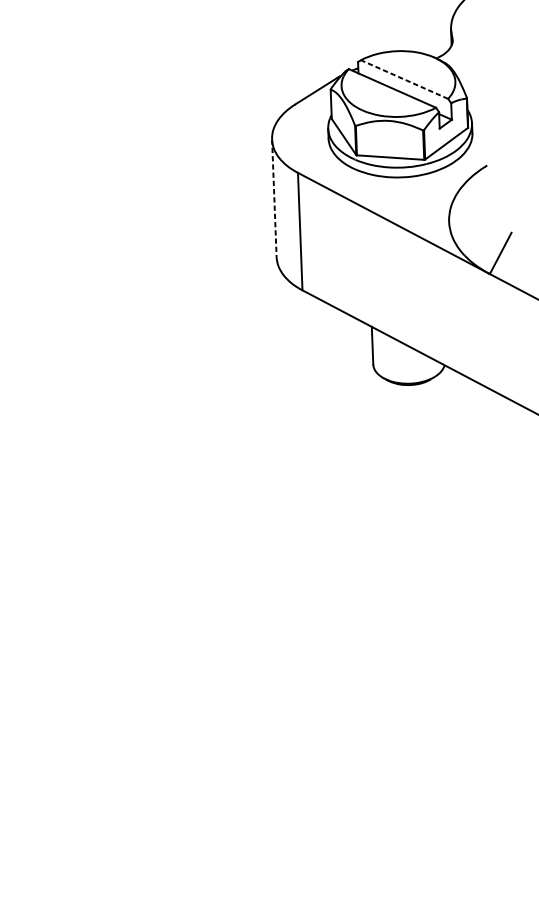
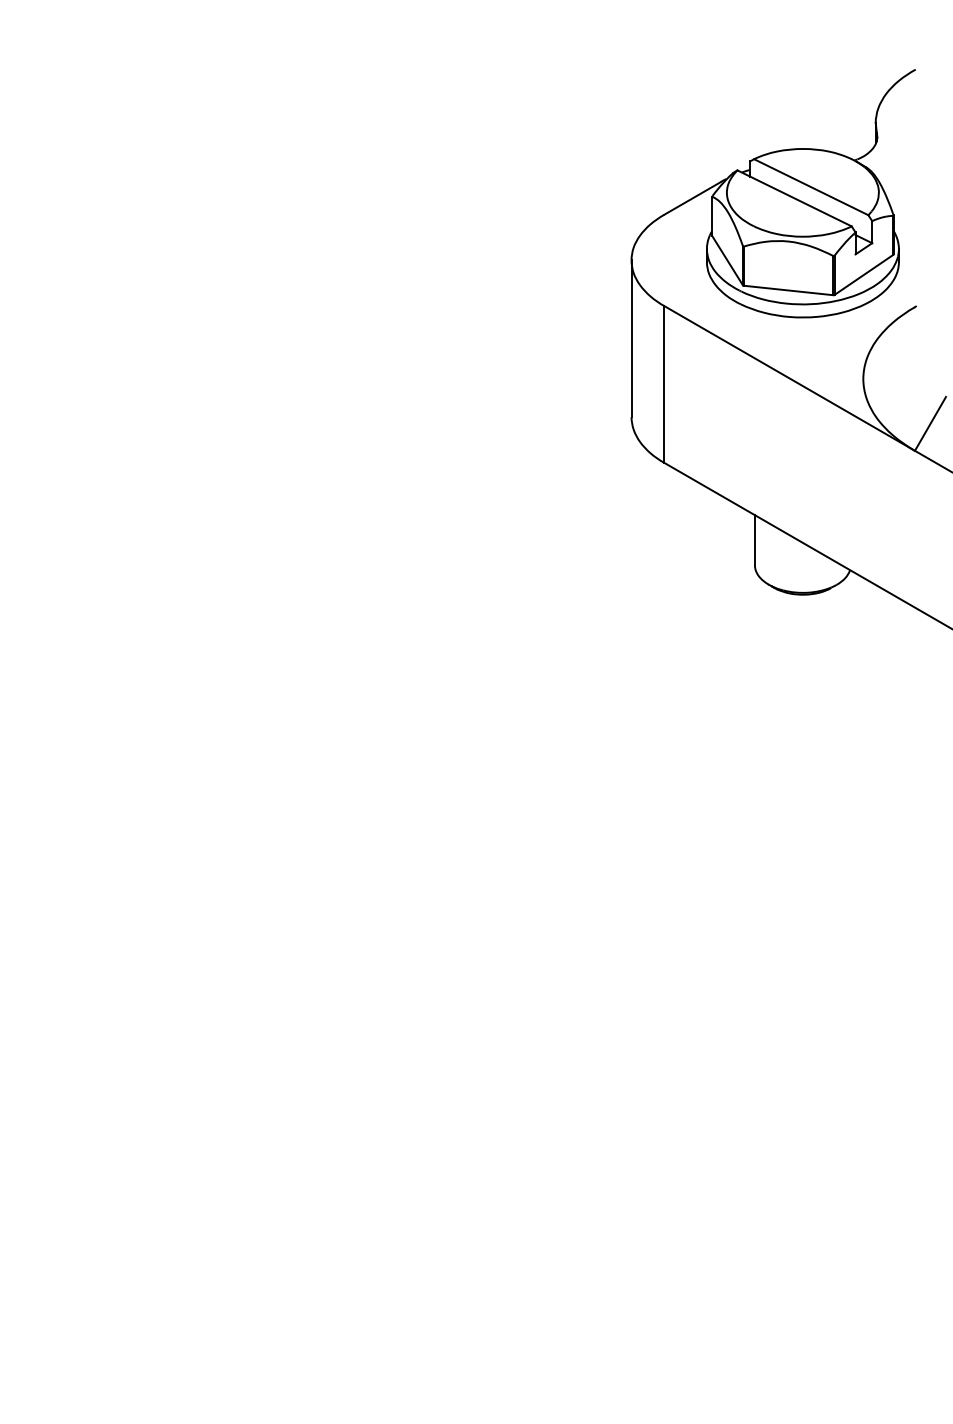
line: (404, 79) -> (811, 187), dashed -> solid
line: (274, 198) -> (631, 339), dashed -> solid

